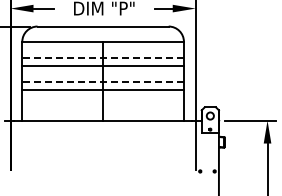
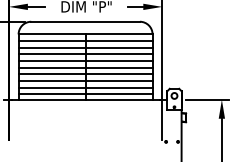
line: (102, 49) -> (85, 40), added
line: (103, 57) -> (85, 47), dashed -> solid
line: (102, 73) -> (85, 60), added
line: (103, 81) -> (85, 67), dashed -> solid
line: (102, 97) -> (85, 80), added
line: (102, 105) -> (85, 87), added
line: (102, 113) -> (85, 93), added

